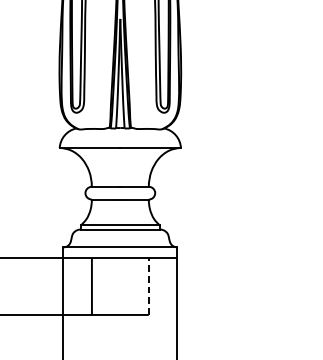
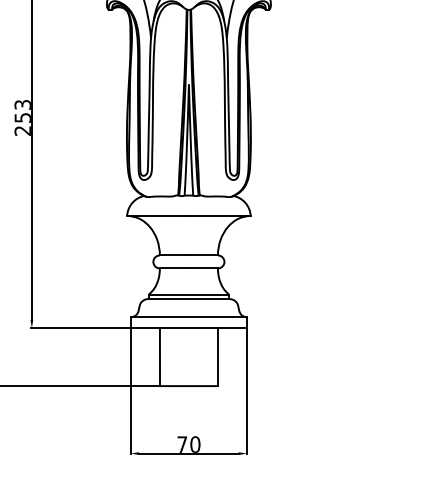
line: (148, 286) -> (217, 357), dashed -> solid

